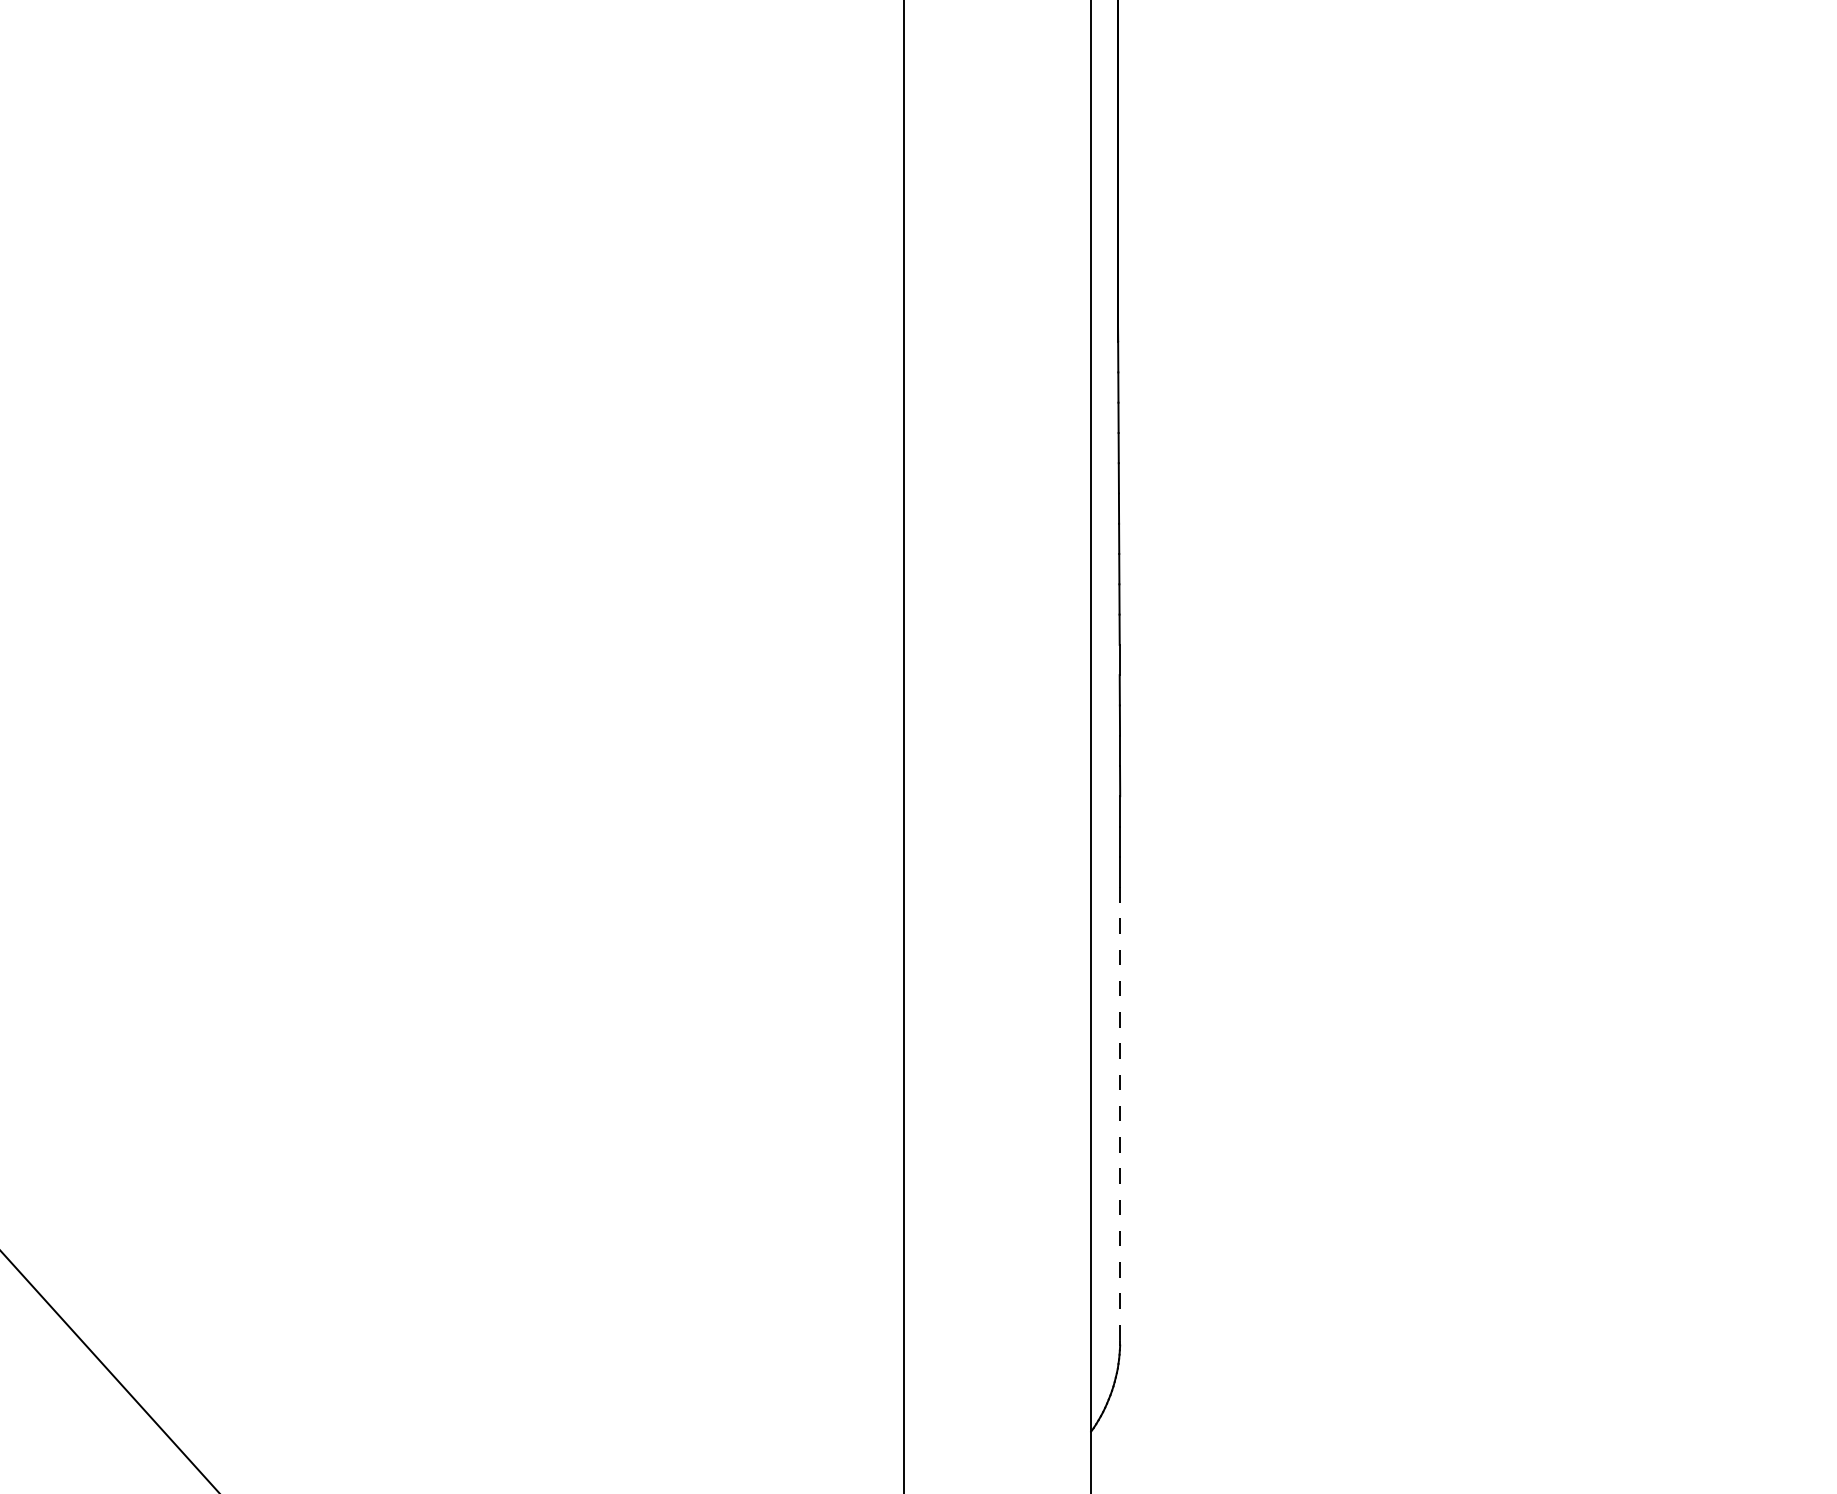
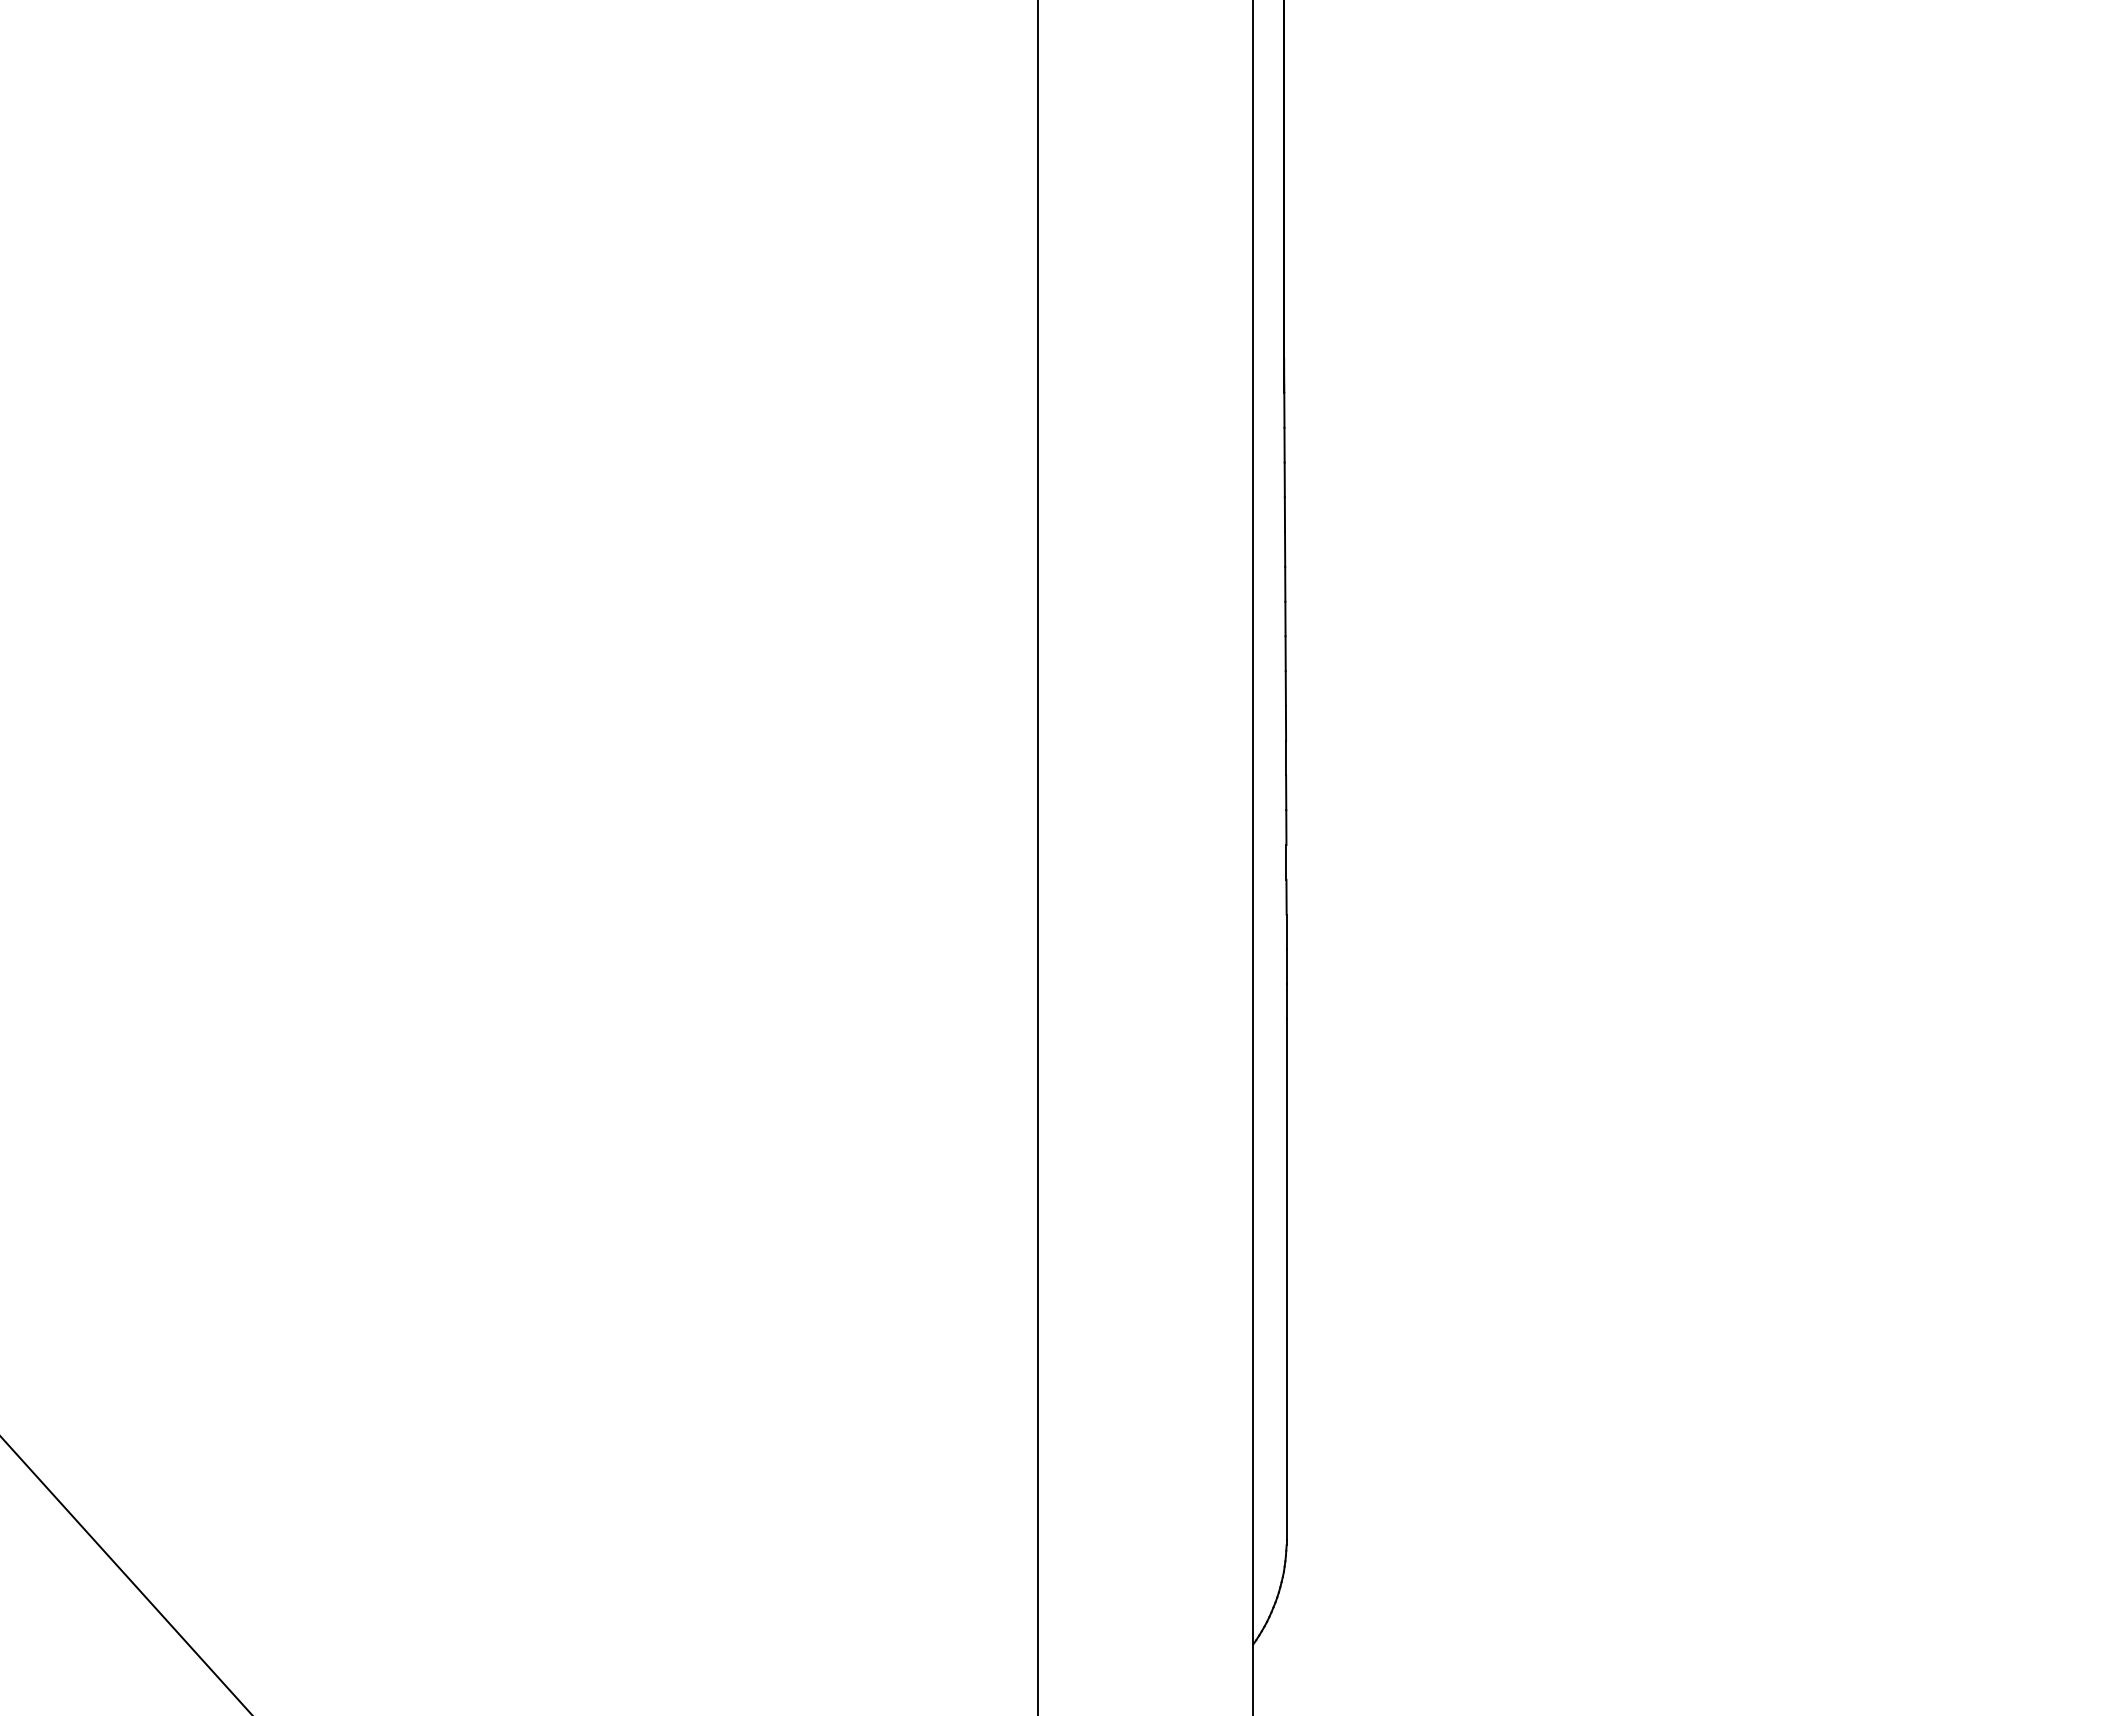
line: (1120, 1114) -> (1286, 1279), dashed -> solid

